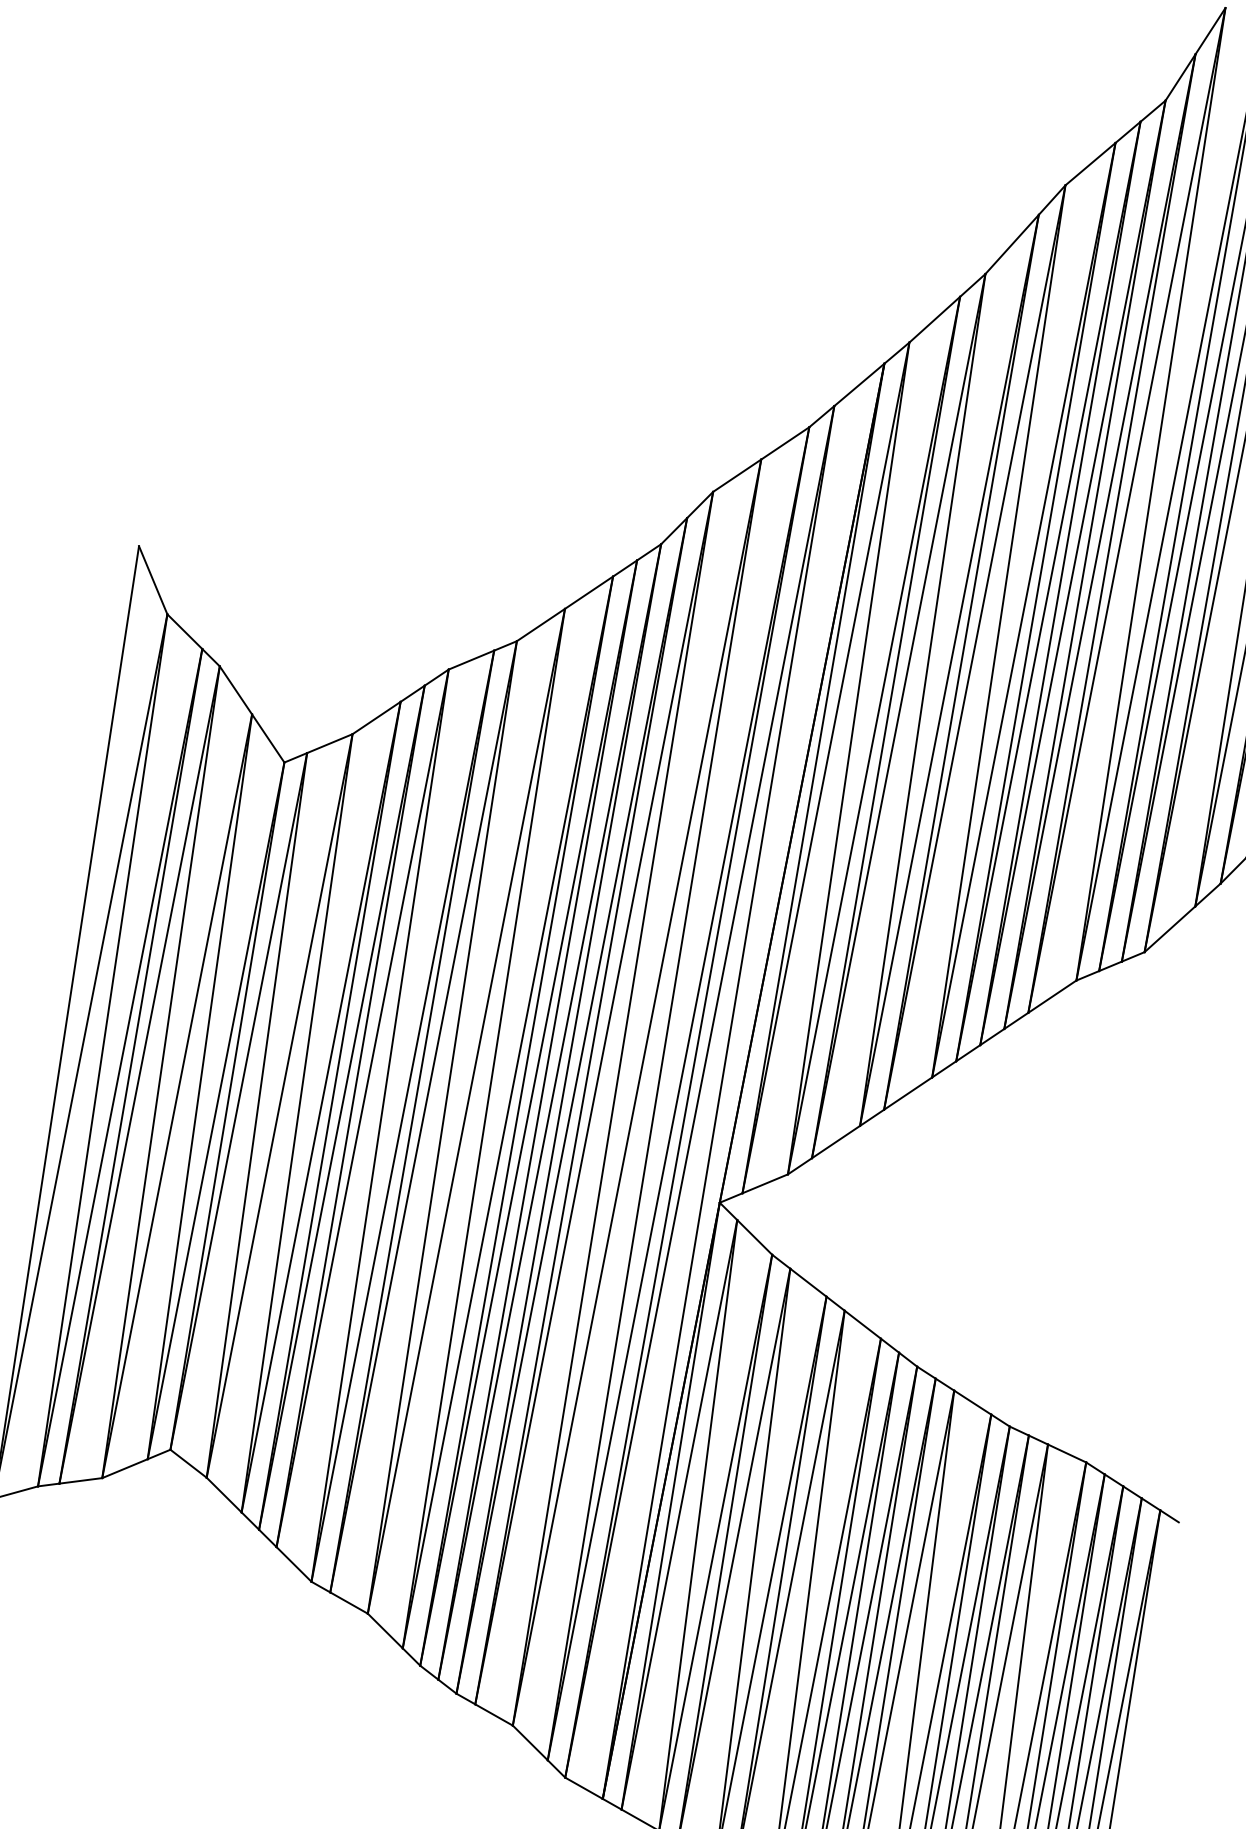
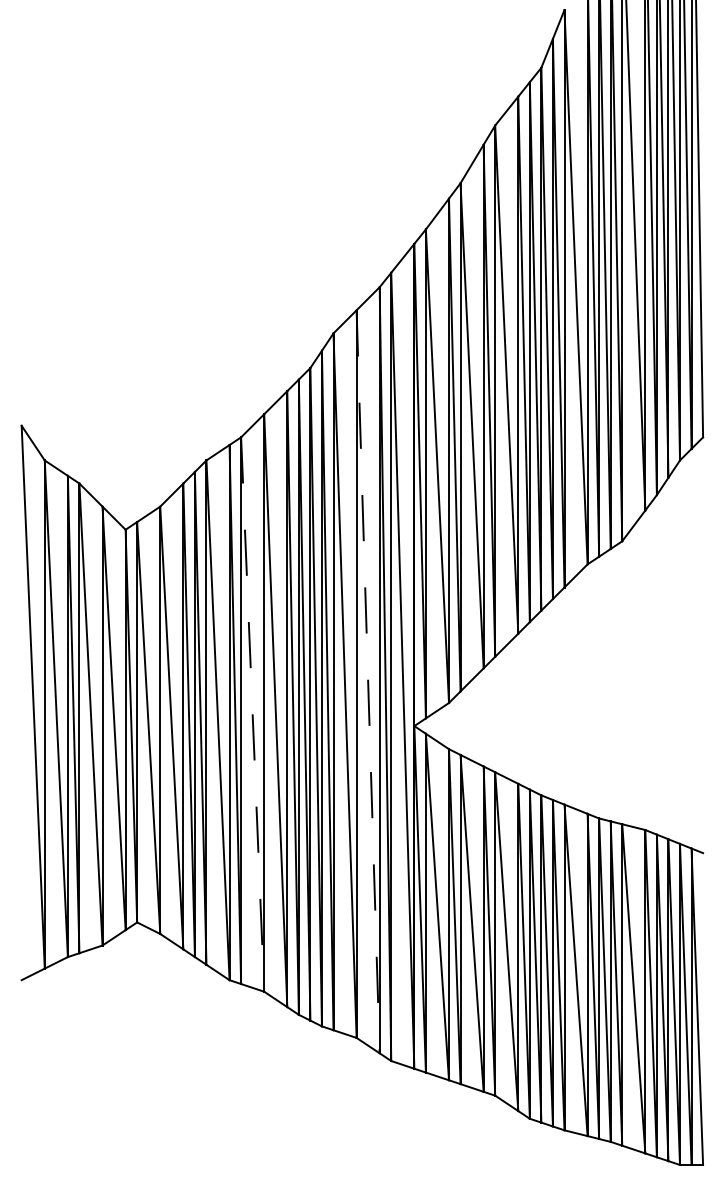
line: (655, 1109) -> (368, 681), solid -> dashed
line: (441, 1129) -> (252, 715), solid -> dashed

